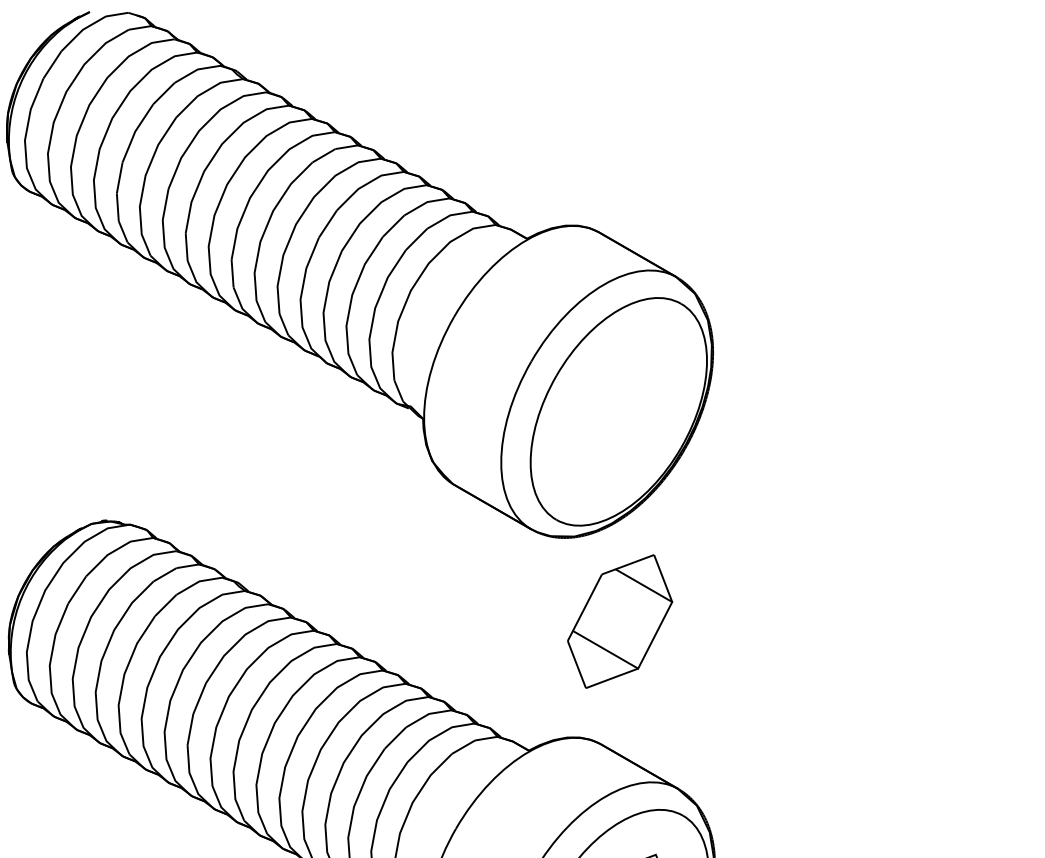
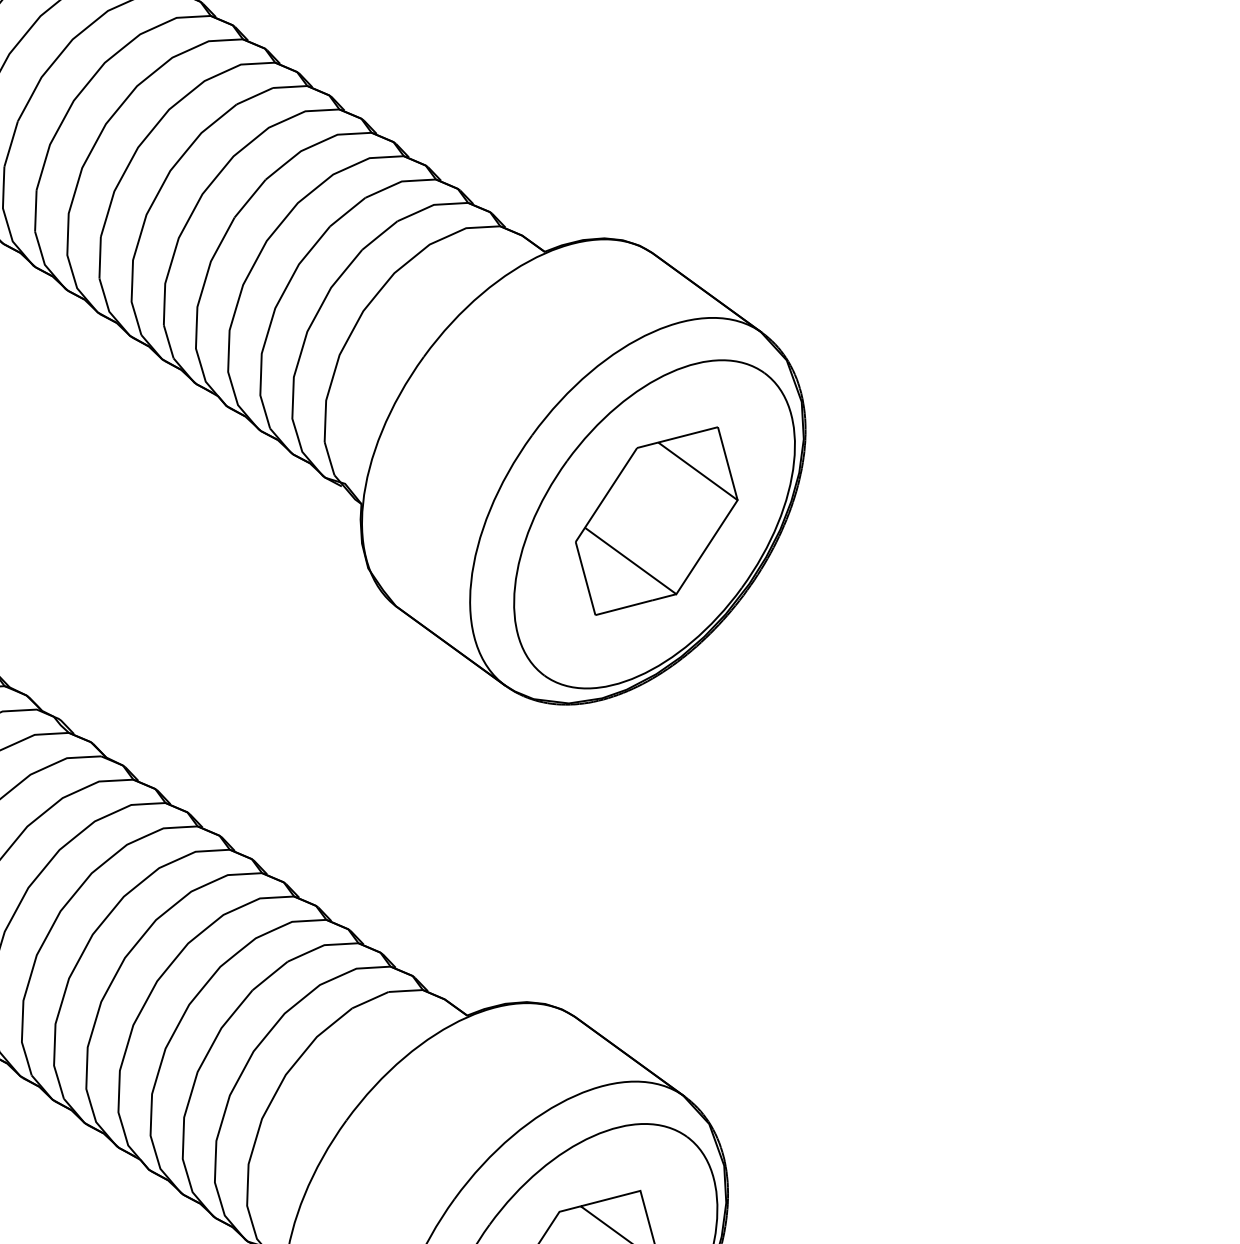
part: (620, 621) -> (657, 521), moved

